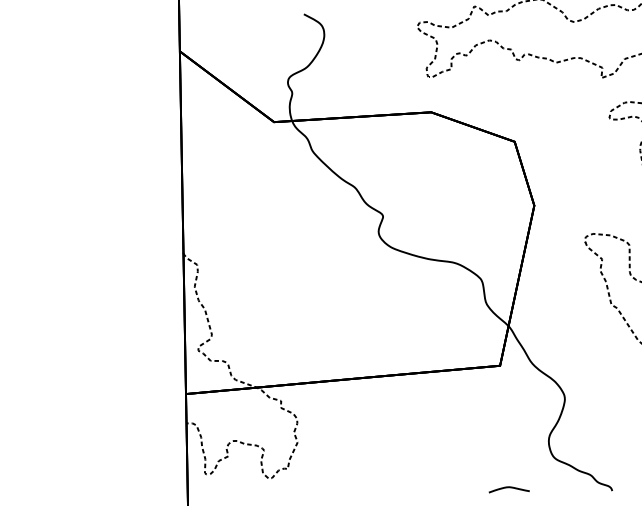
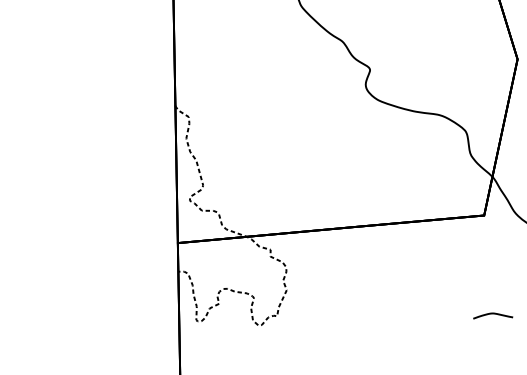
curve: (508, 488) -> (492, 314), moved

